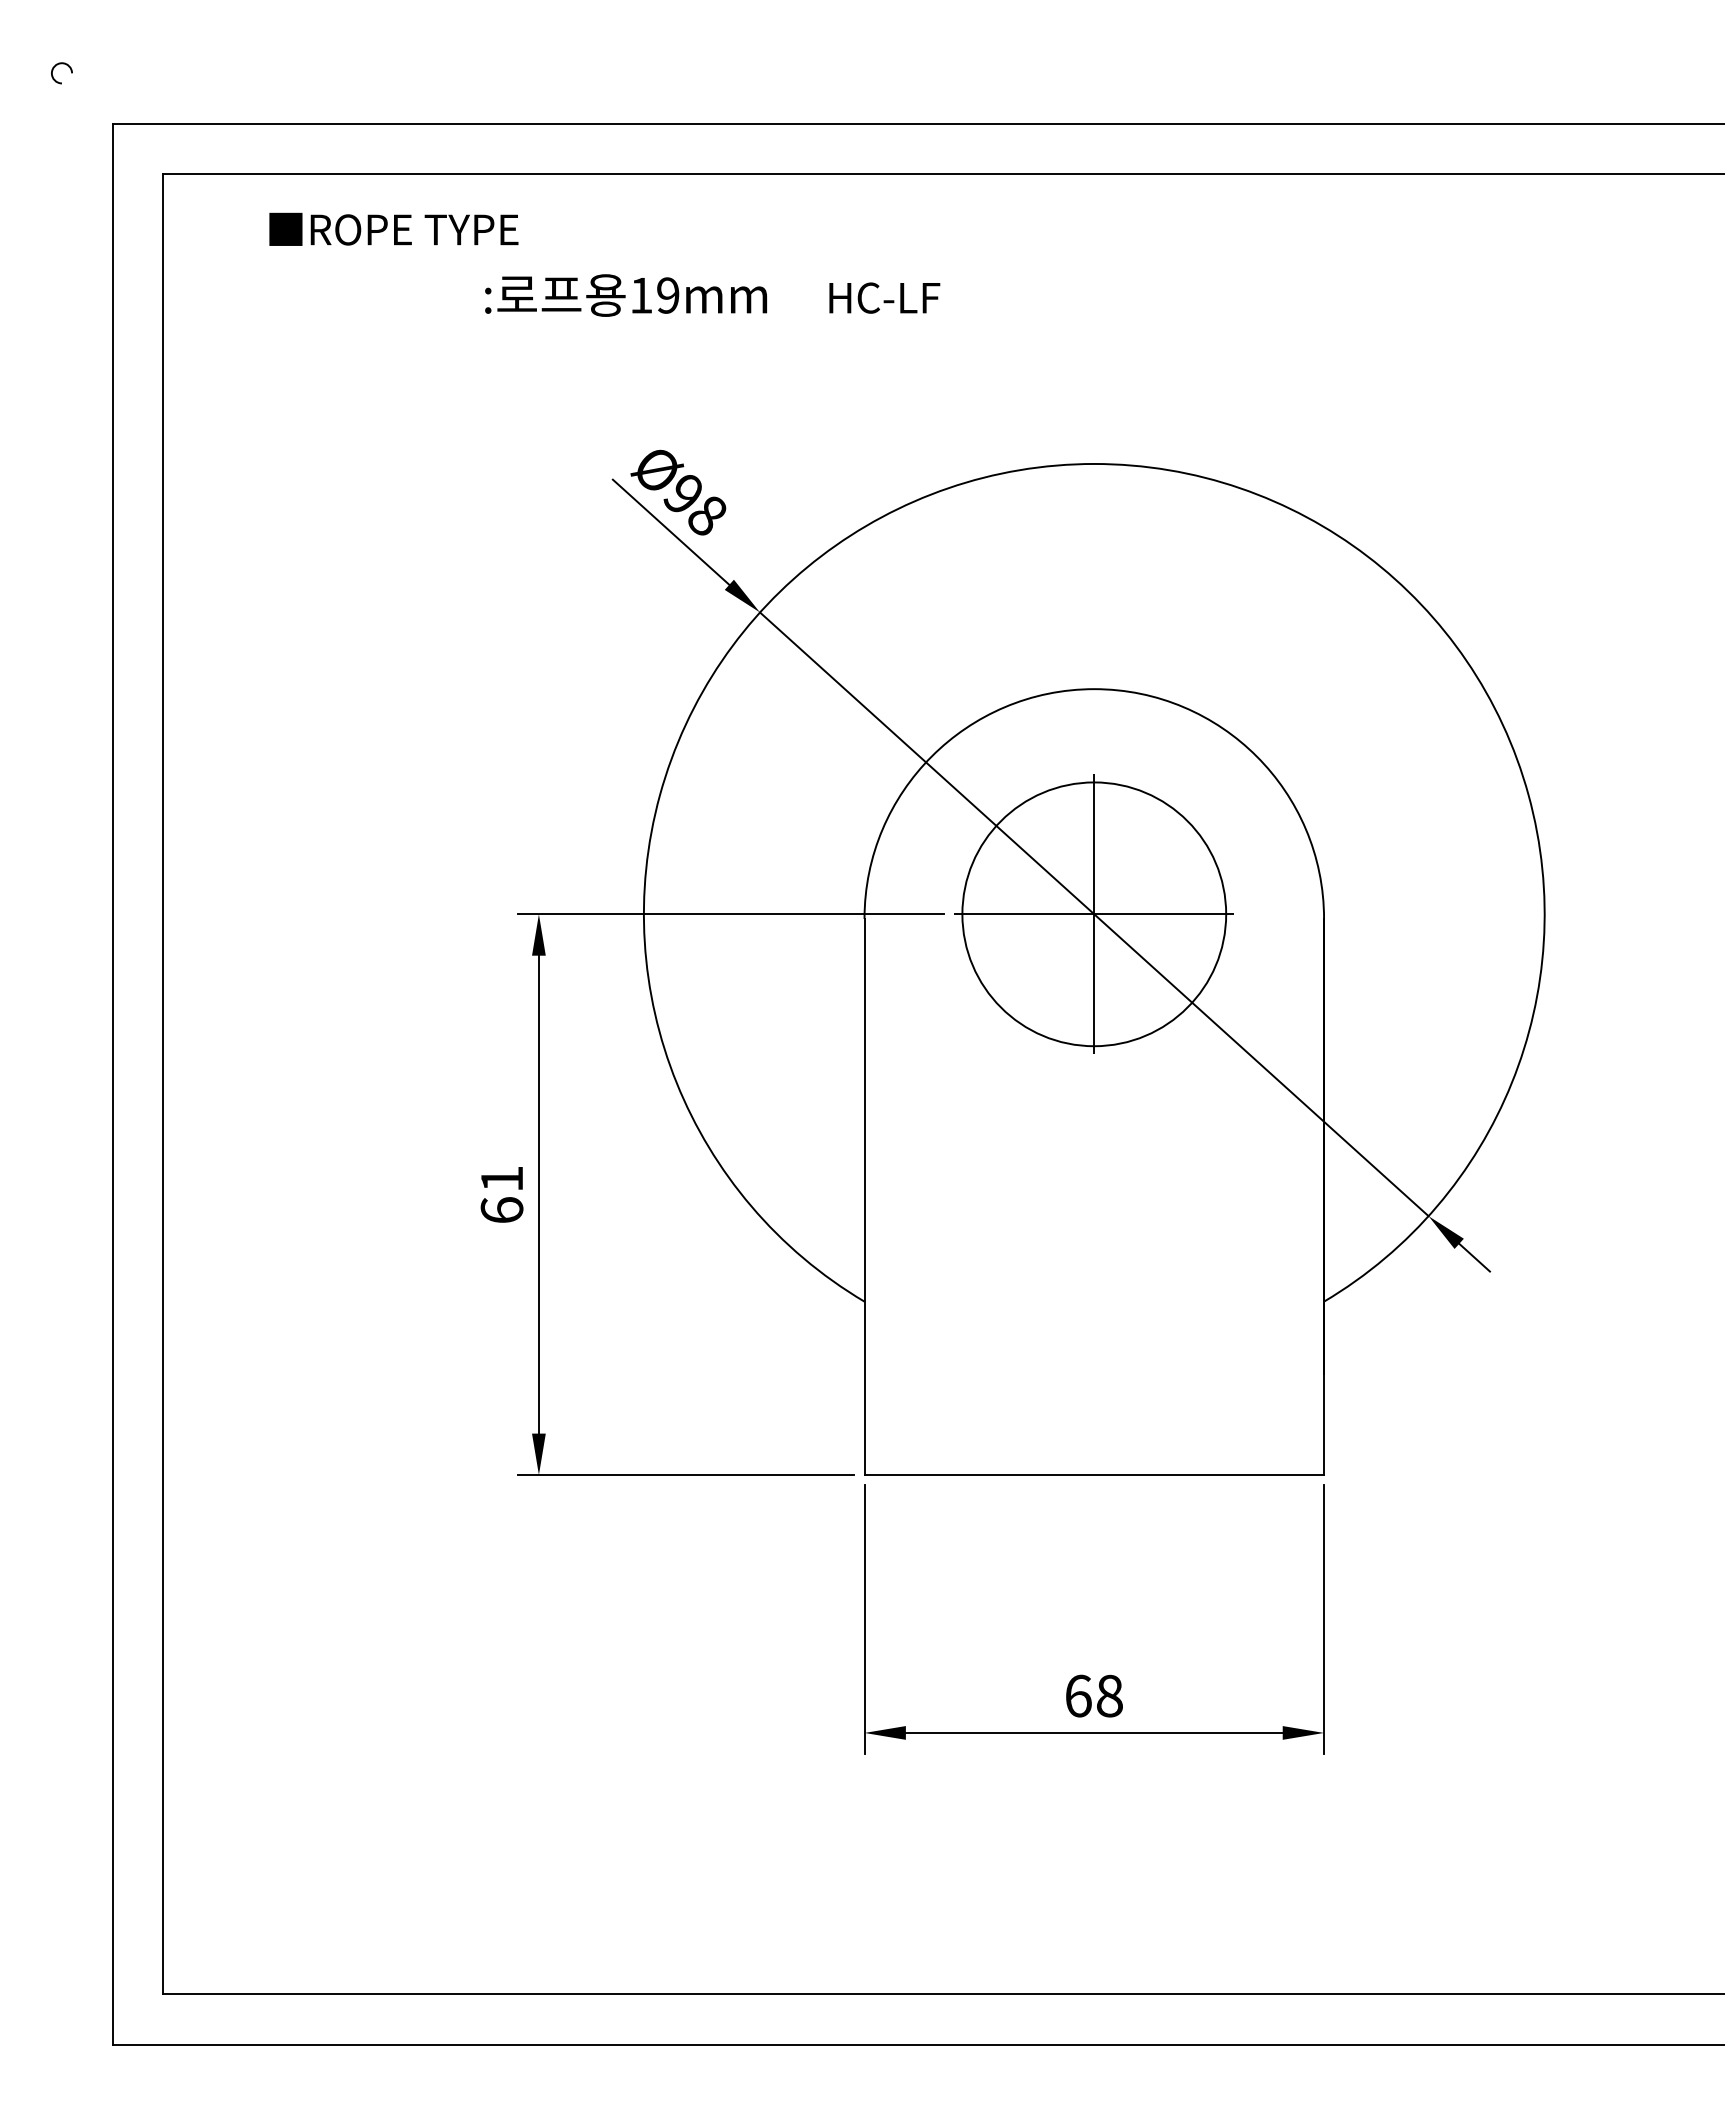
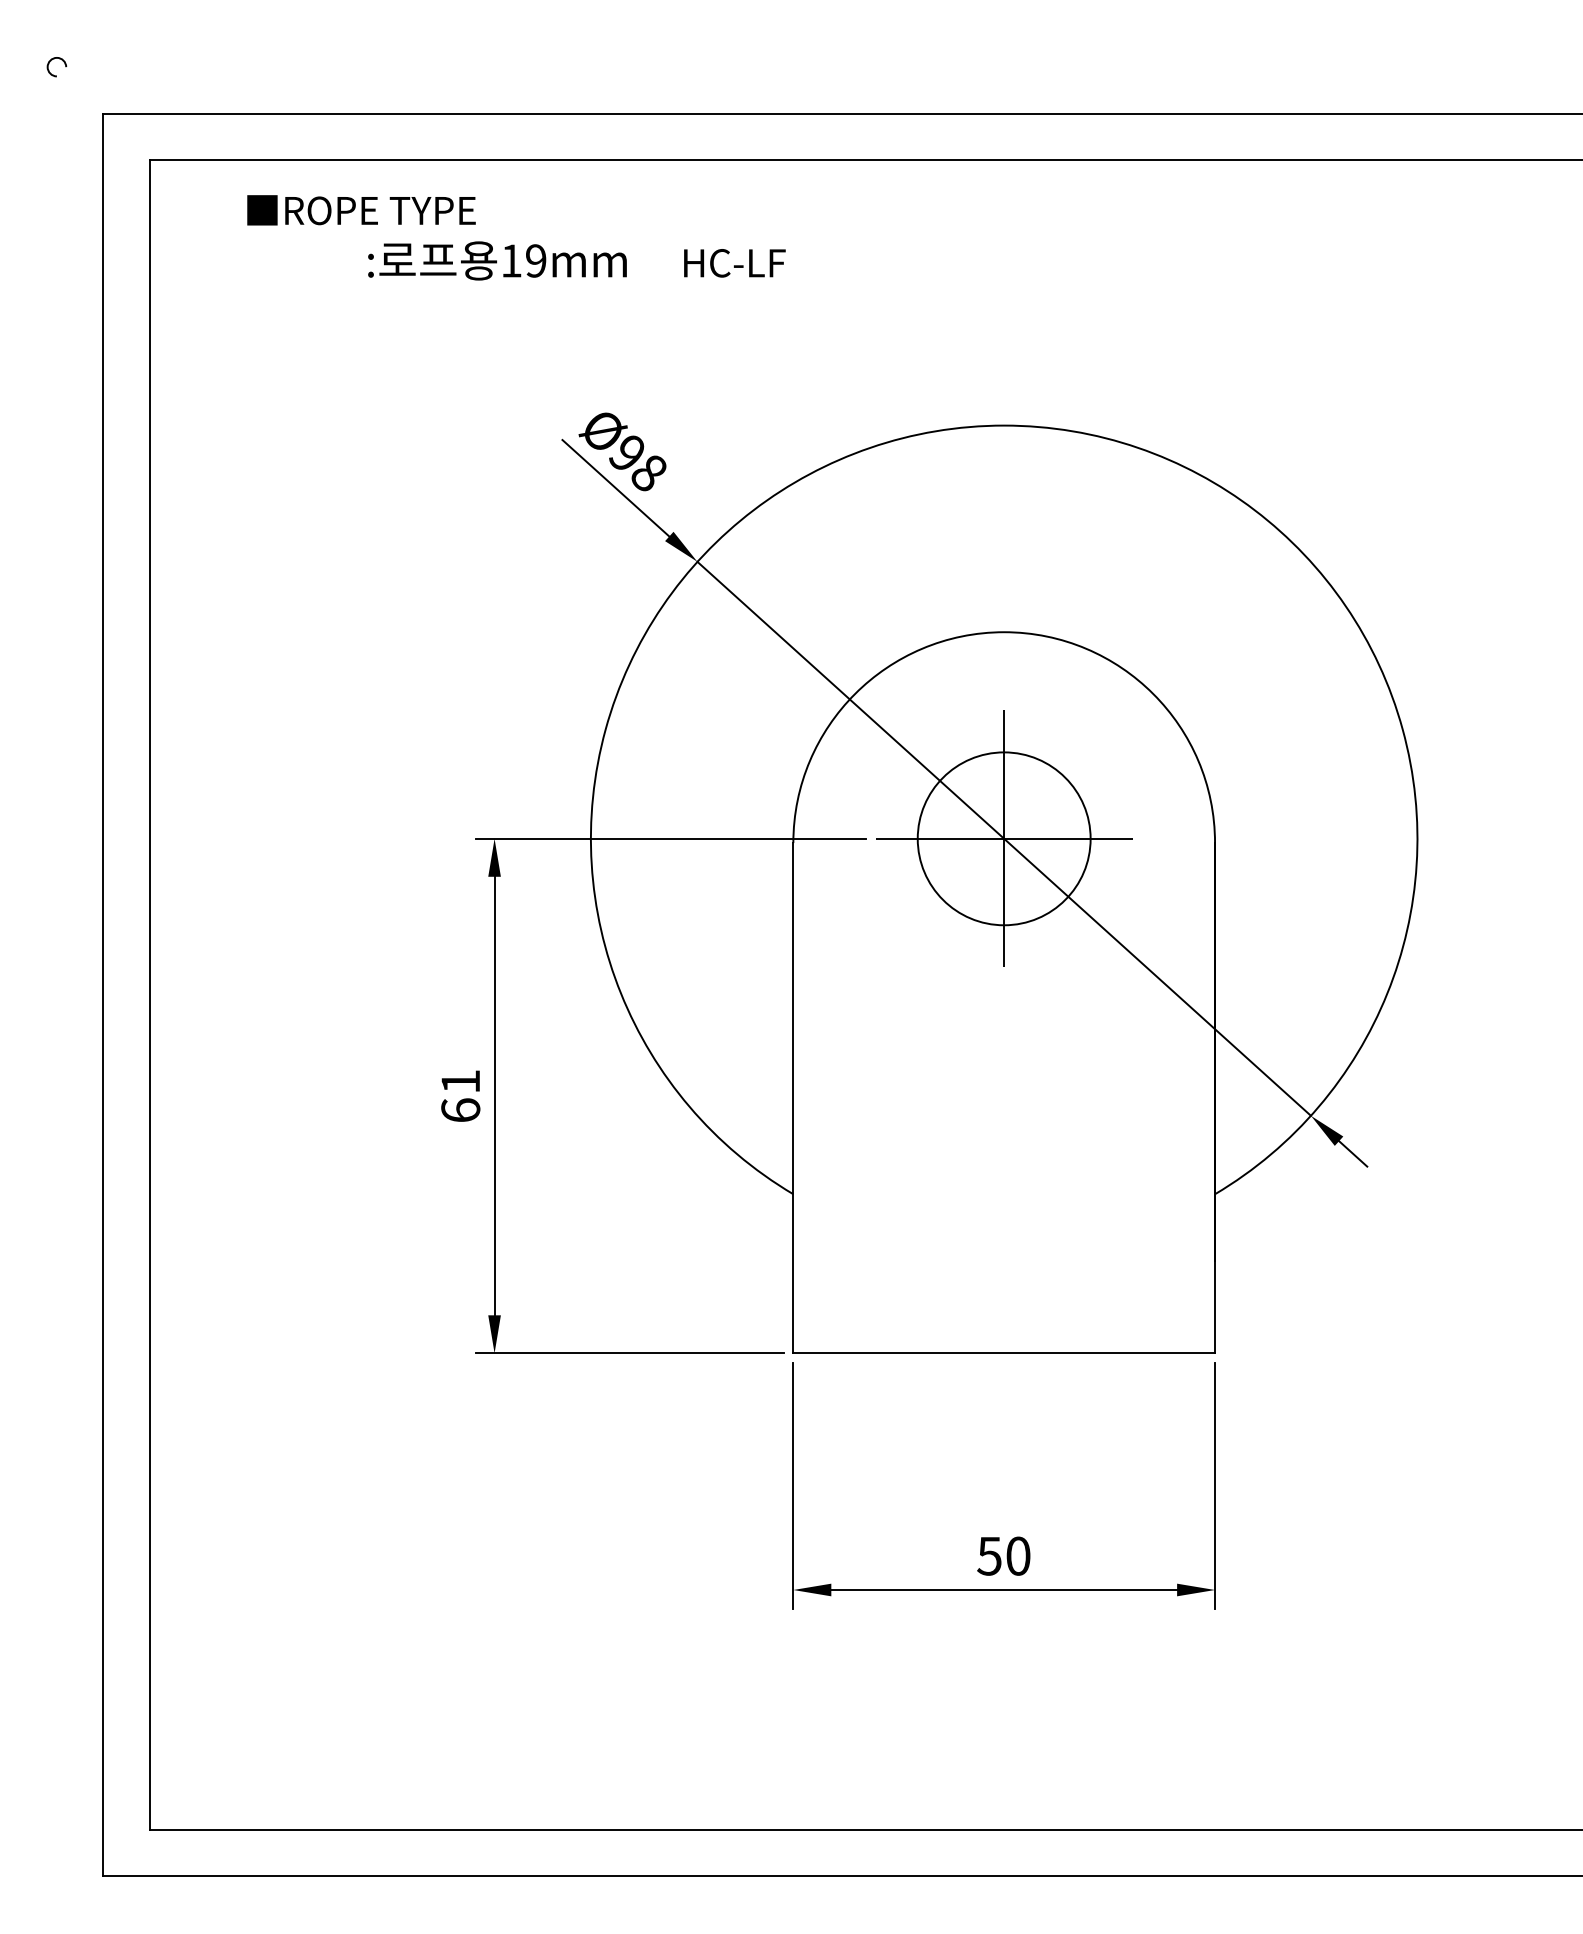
text: (712, 295) -> (576, 260), moved
circle: (1094, 914) -> (1004, 838), size x0.71
text: (1093, 1695) -> (1003, 1555), 68 -> 50

